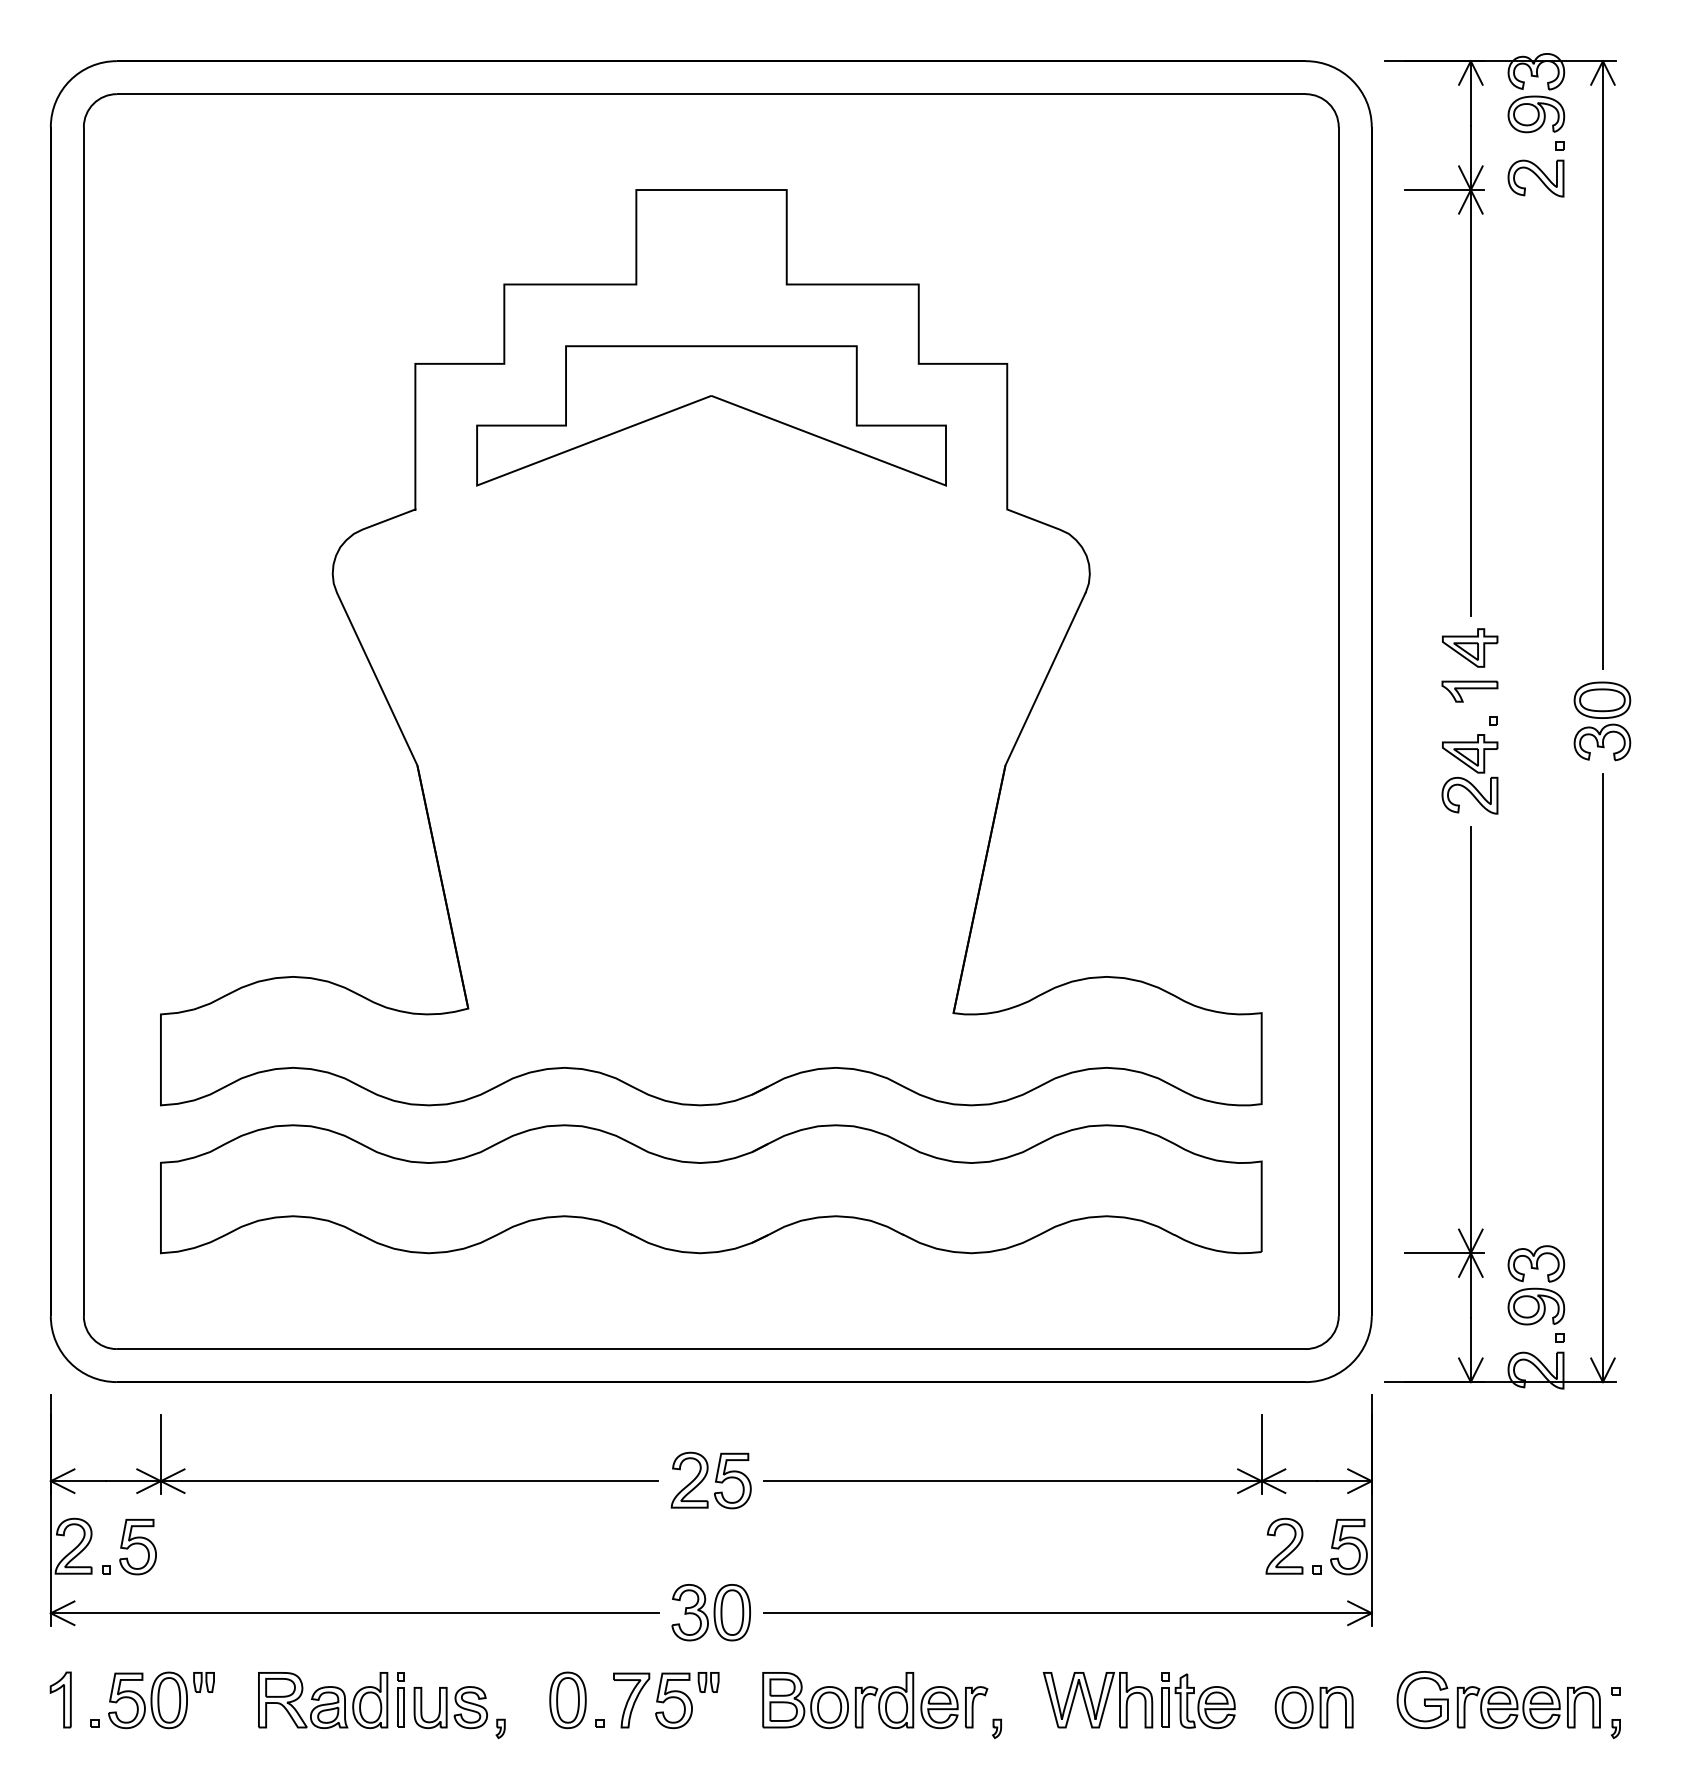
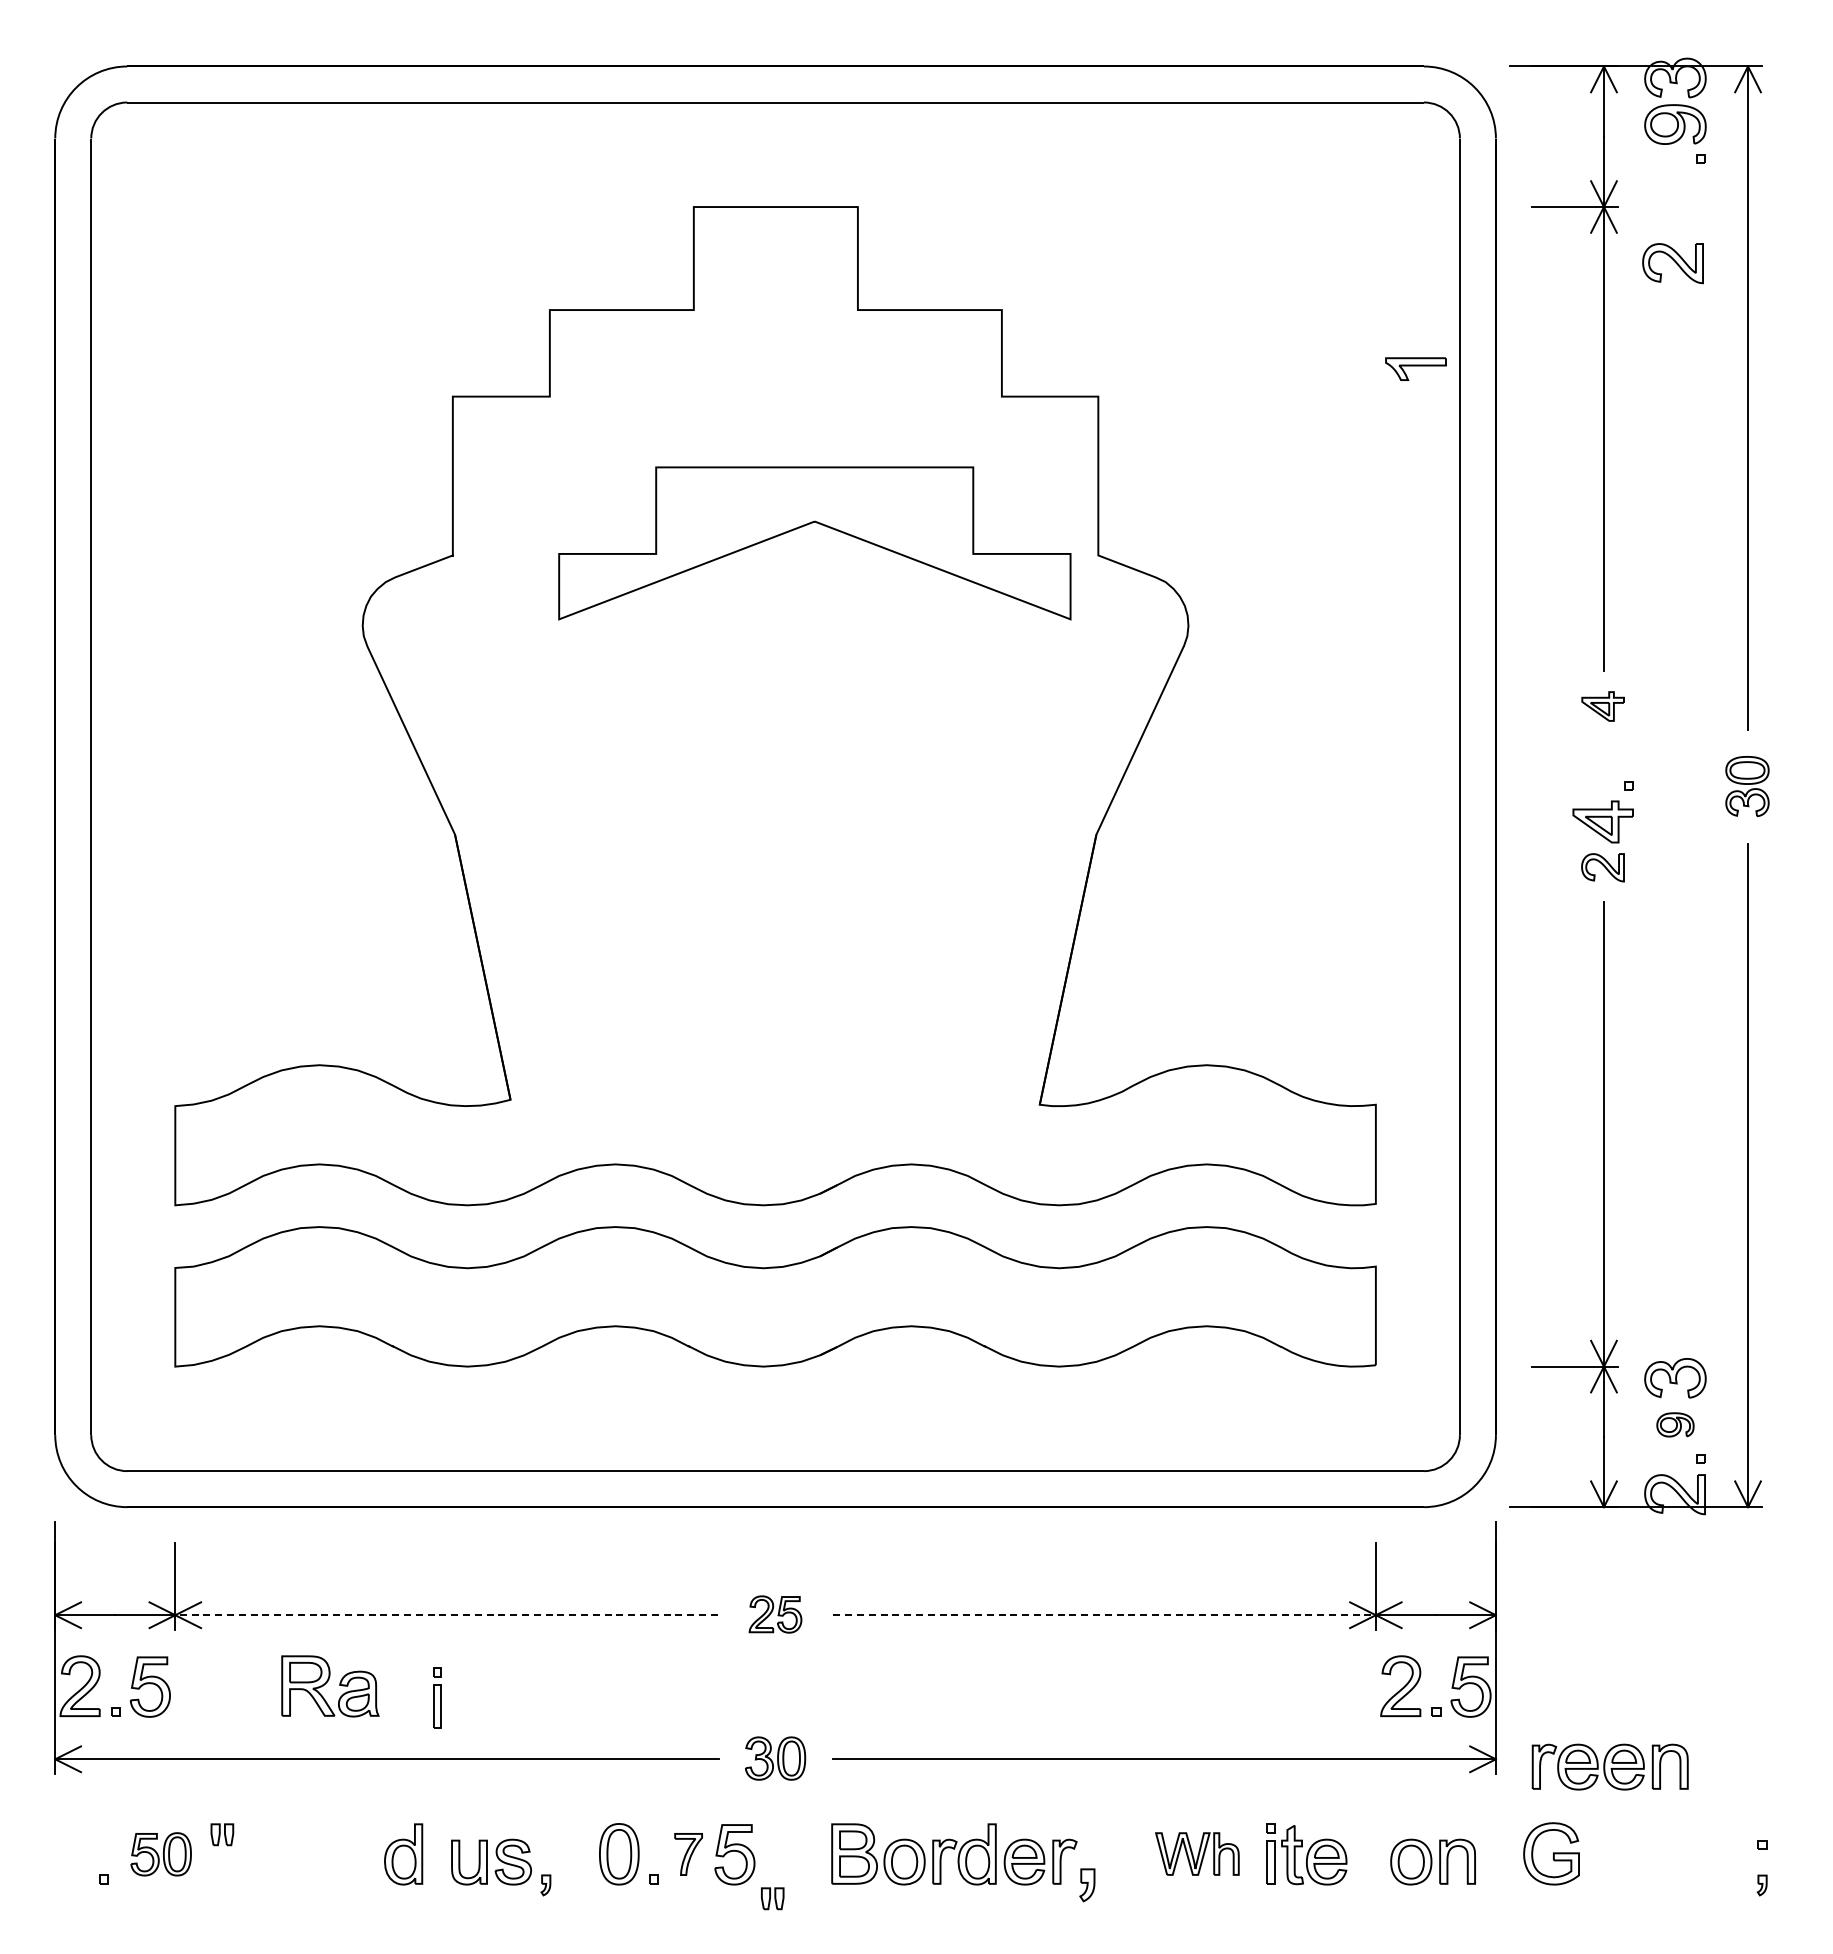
part: (1535, 178) -> (1672, 263), moved
part: (704, 399) -> (807, 525), moved
part: (1469, 647) -> (1602, 706), size x0.7
part: (1469, 691) -> (1415, 368), moved
part: (1602, 721) -> (1747, 786), size x0.7
part: (1469, 795) -> (1602, 867), size x0.7
part: (1536, 1306) -> (1675, 1424), size x0.6
part: (711, 1480) -> (775, 1614), size x0.6
line: (409, 1481) -> (446, 1615), solid -> dashed
line: (1013, 1481) -> (1105, 1615), solid -> dashed
part: (711, 1612) -> (775, 1758), size x0.7
part: (708, 1682) -> (772, 1898), moved
part: (60, 1699) -> (65, 1853), removed
part: (401, 1699) -> (437, 1697), moved
part: (1098, 1699) -> (1197, 1853), size x0.7
part: (147, 1700) -> (160, 1854), size x0.7
part: (303, 1700) -> (330, 1686), moved
part: (631, 1700) -> (688, 1854), size x0.7
part: (1528, 1706) -> (1609, 1766), moved
part: (996, 1729) -> (1086, 1885), size x1.6

